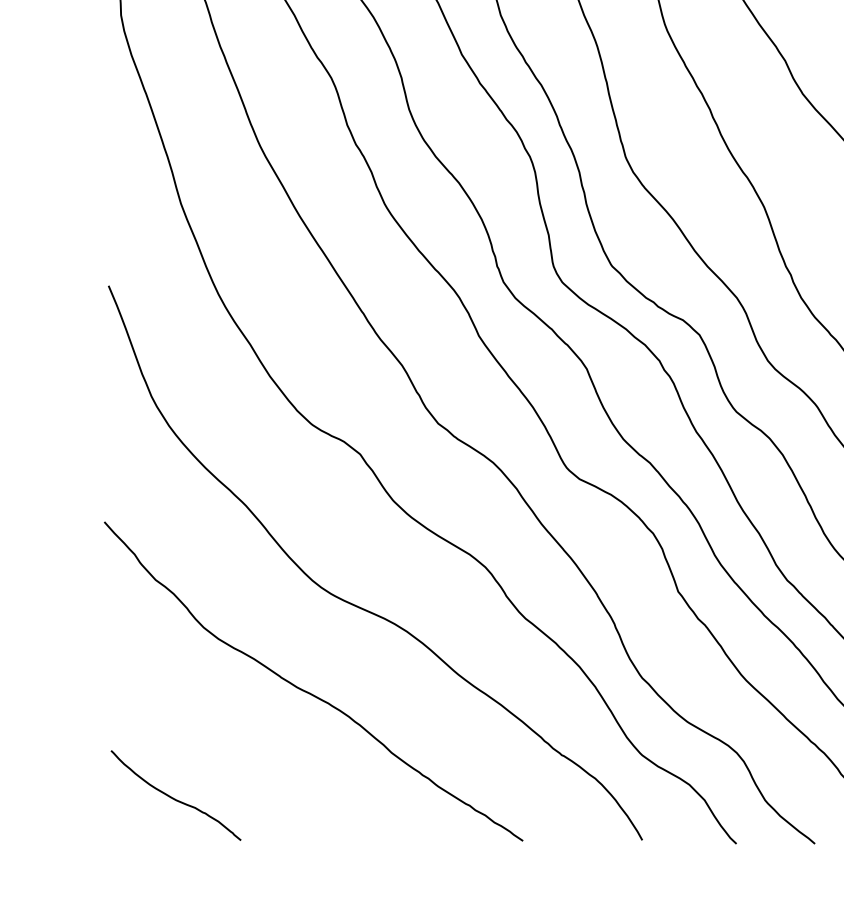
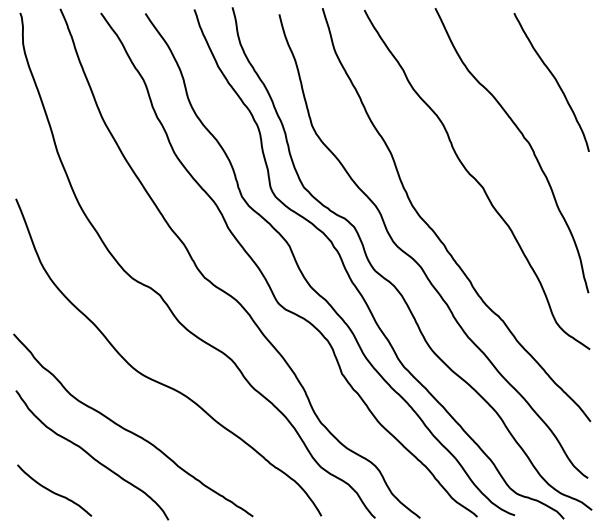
curve: (240, 734) -> (91, 455), added

